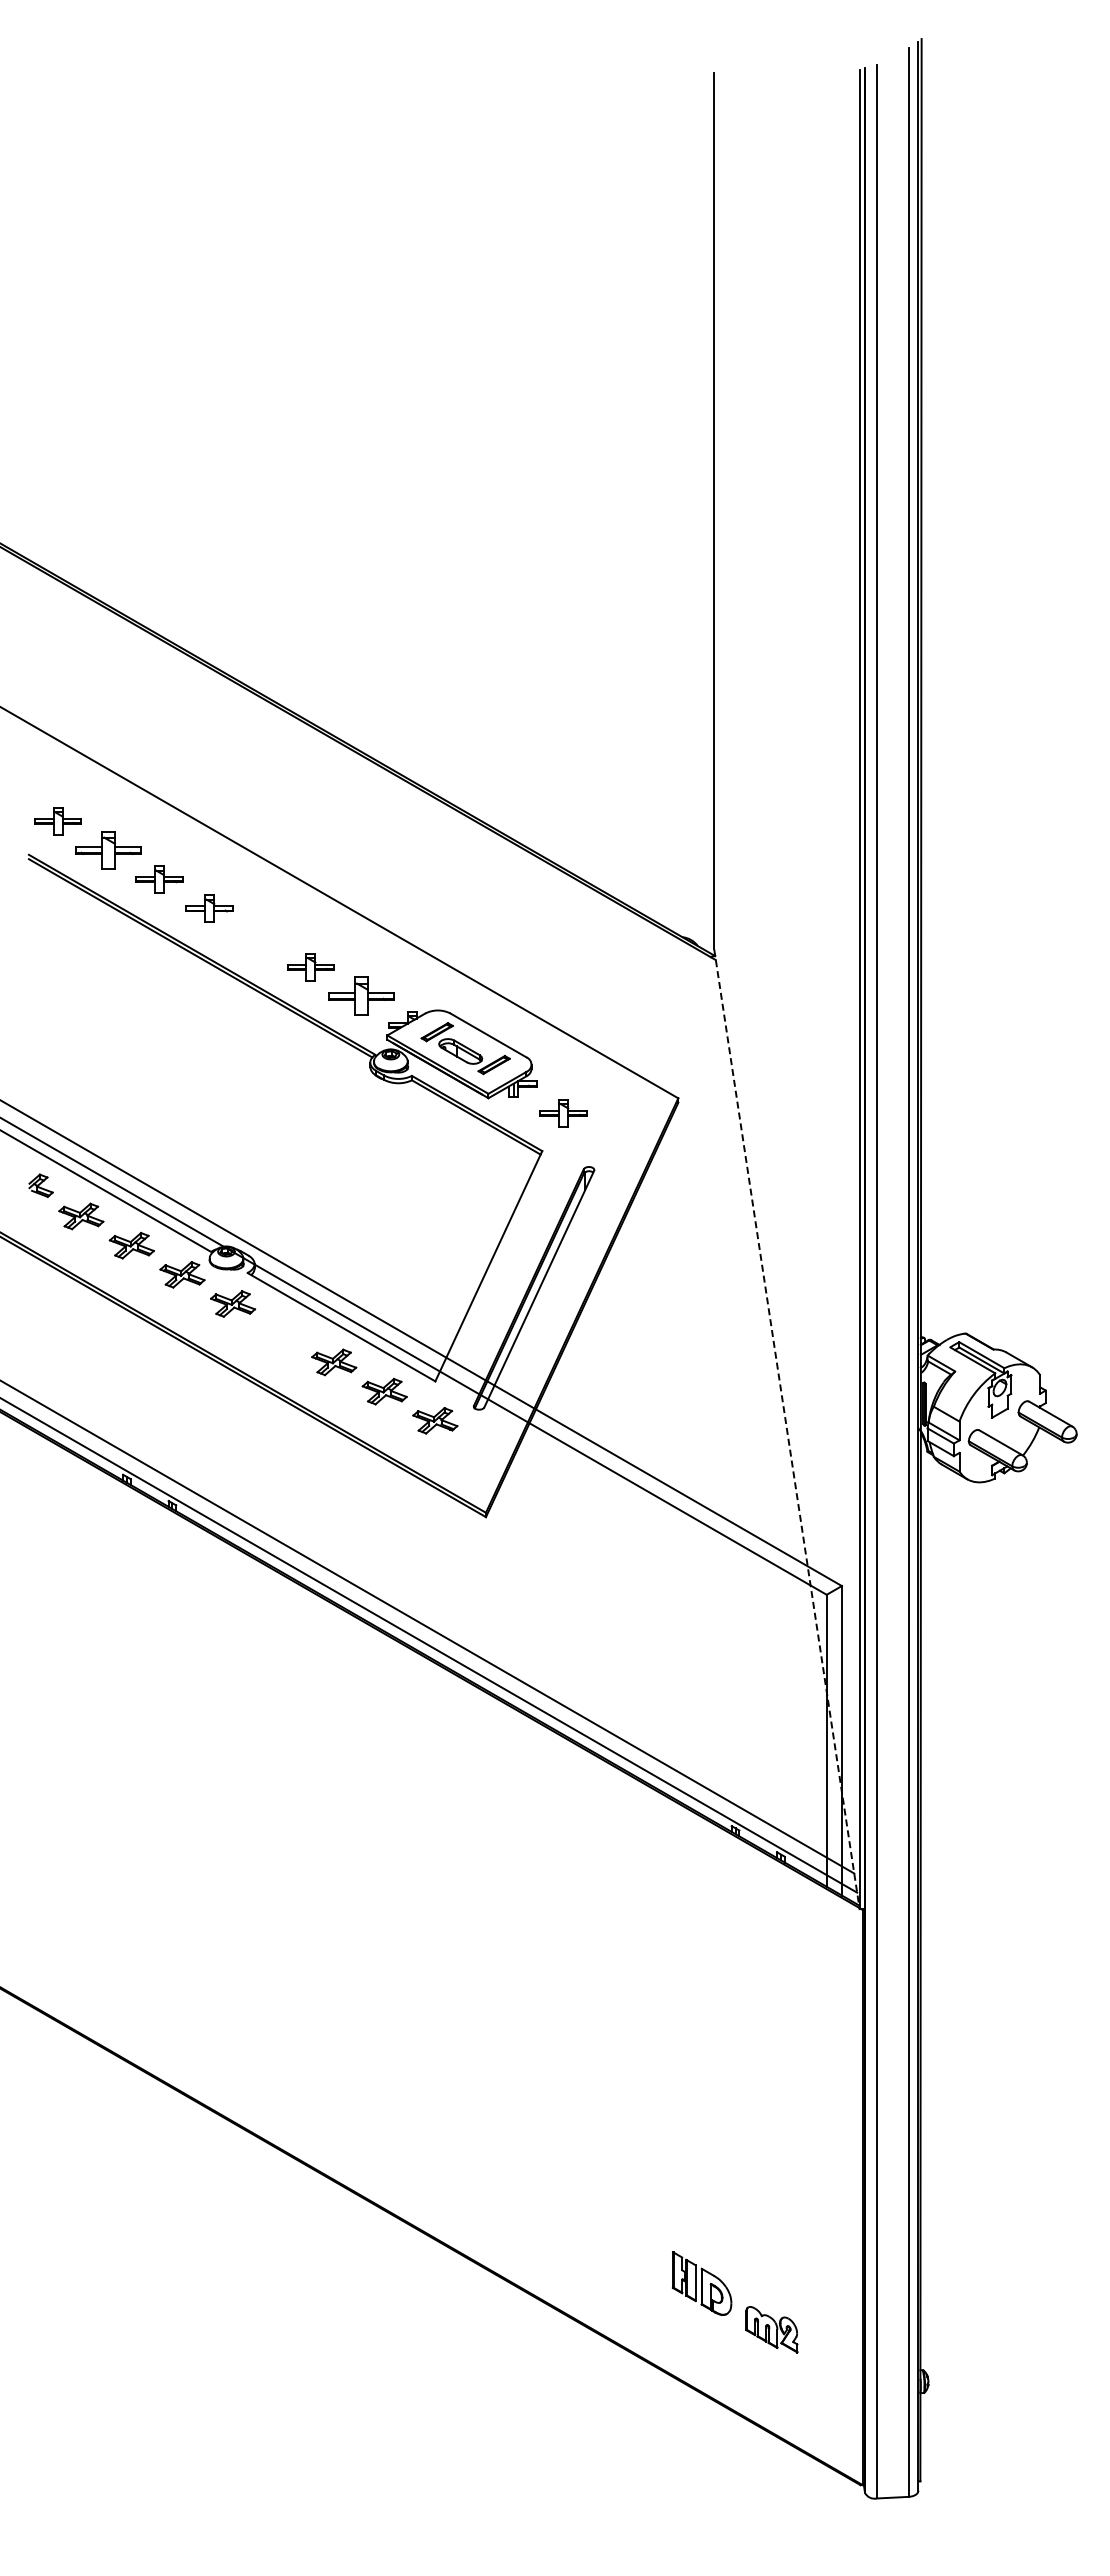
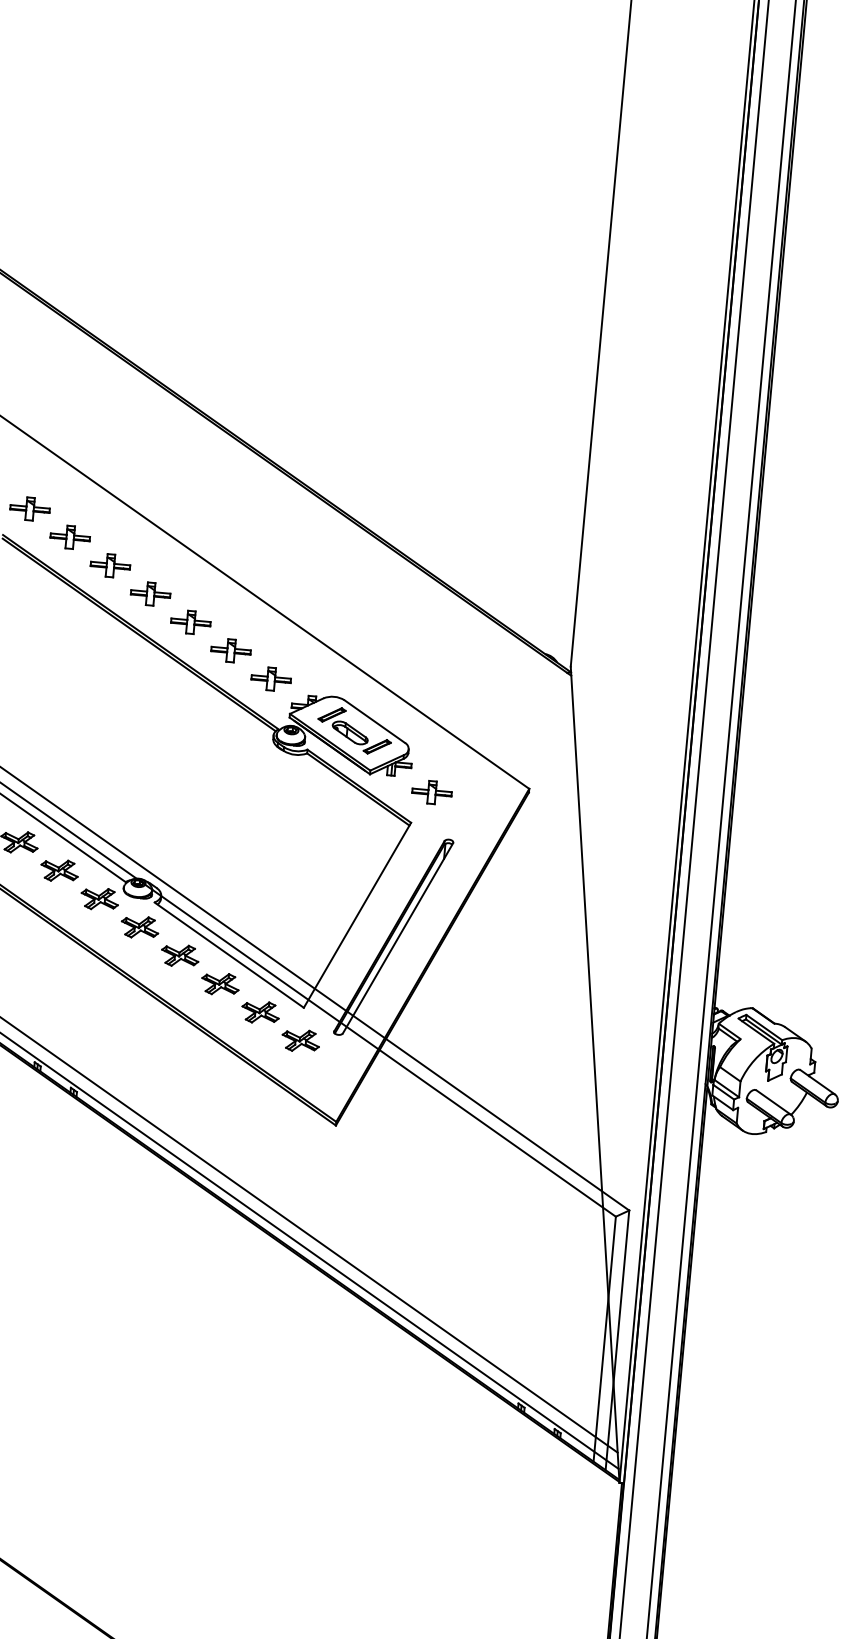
part: (108, 850) -> (70, 537), size x0.71
part: (260, 937) -> (191, 622), added
part: (361, 996) -> (271, 679), size x0.71
part: (283, 1332) -> (180, 955), added
line: (787, 1429) -> (595, 1075), dashed -> solid

